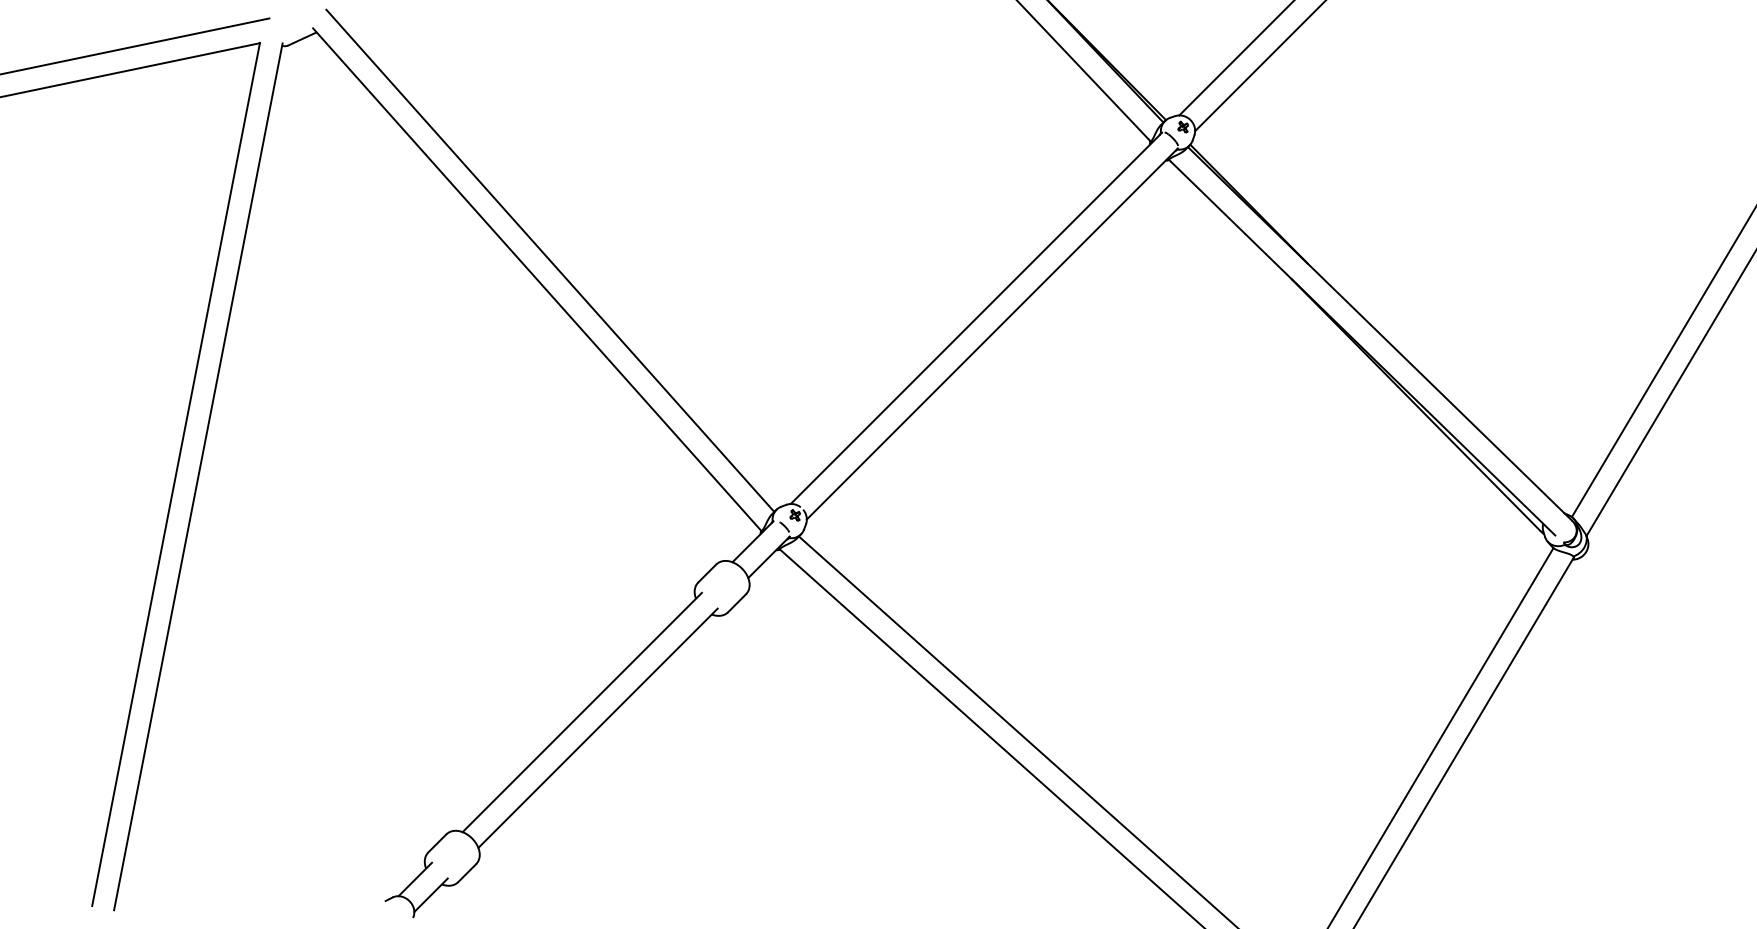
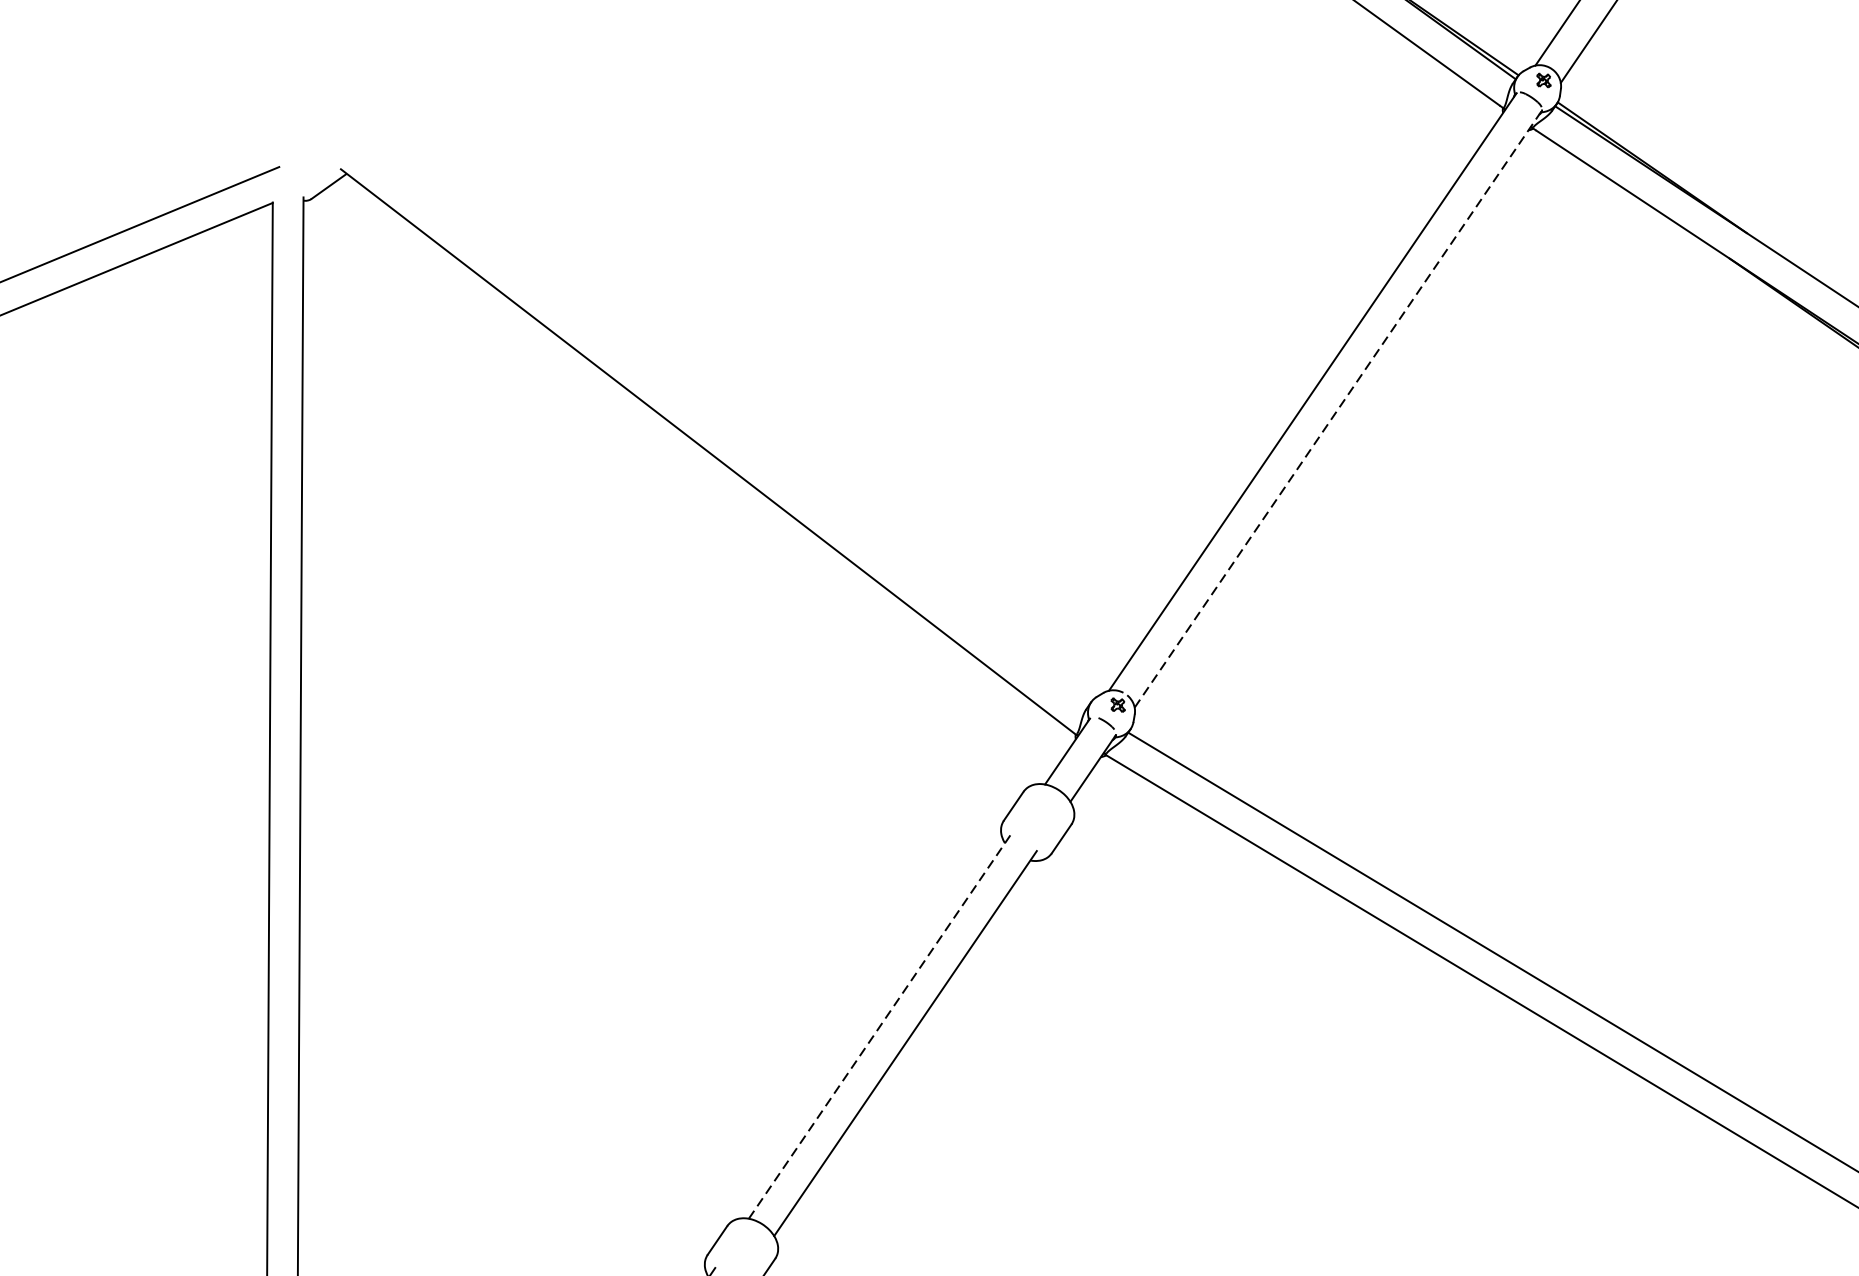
line: (550, 260) -> (721, 422), removed
line: (992, 333) -> (1338, 408), solid -> dashed
line: (582, 712) -> (880, 1026), solid -> dashed

